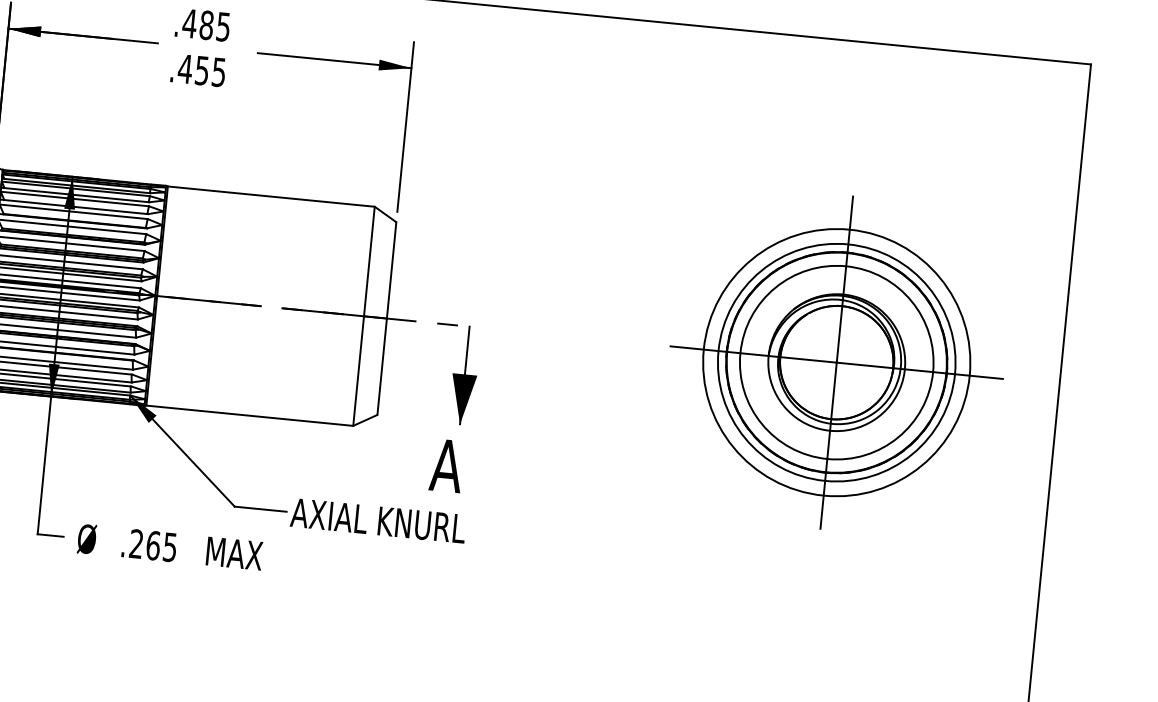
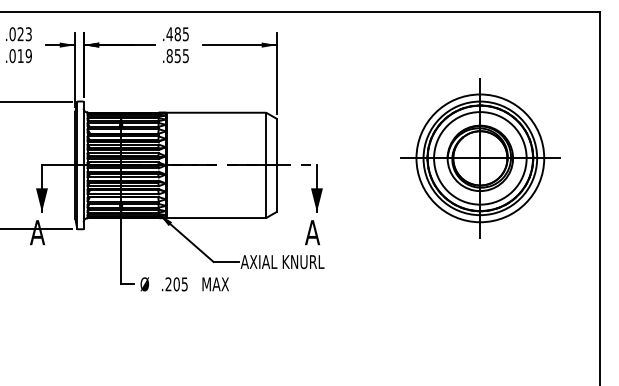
text: (184, 69) -> (169, 56), .455 -> .855
part: (837, 362) -> (480, 158), moved
text: (153, 543) -> (176, 283), .265 -> .205

